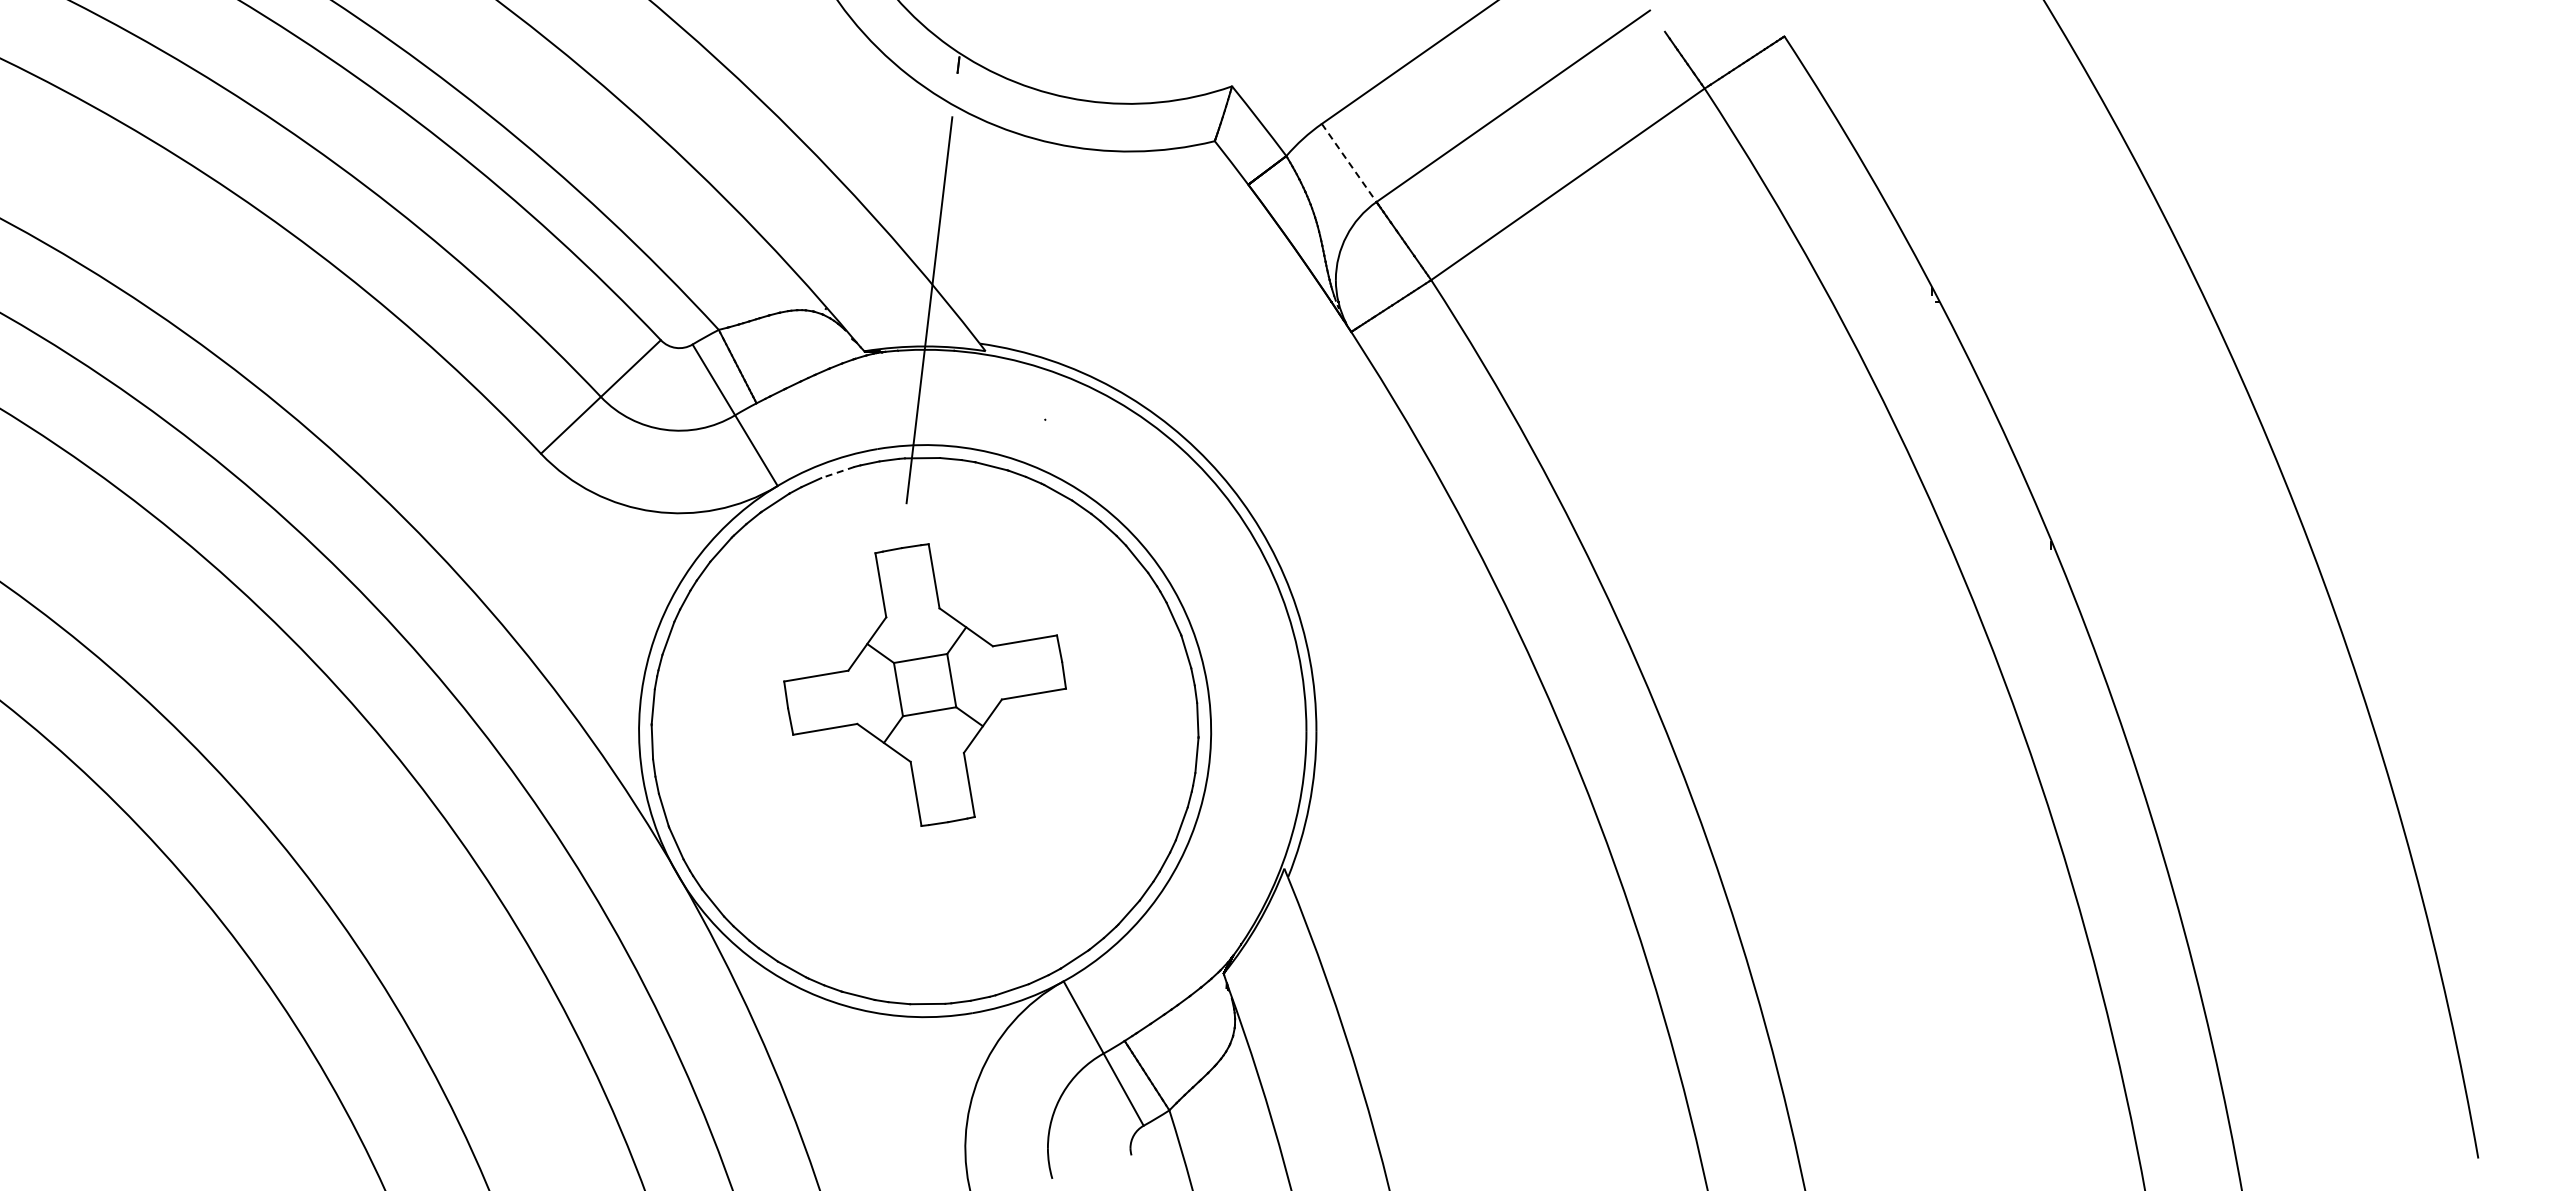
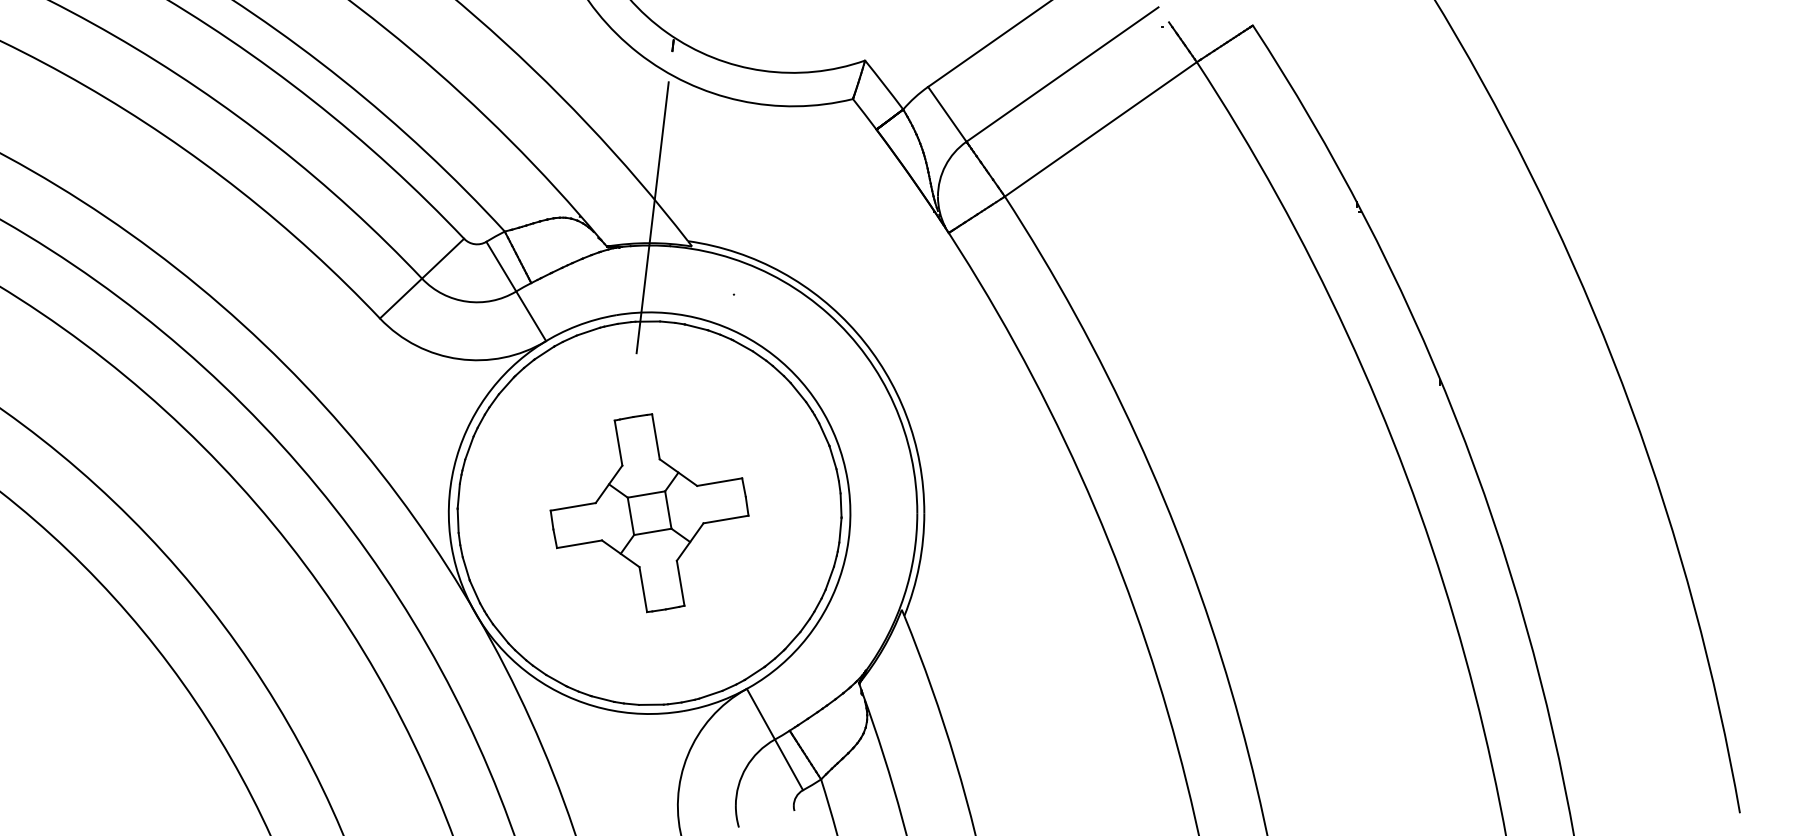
line: (1349, 162) -> (947, 114), dashed -> solid
line: (837, 472) -> (588, 331), dashed -> solid
part: (924, 684) -> (649, 512), moved

